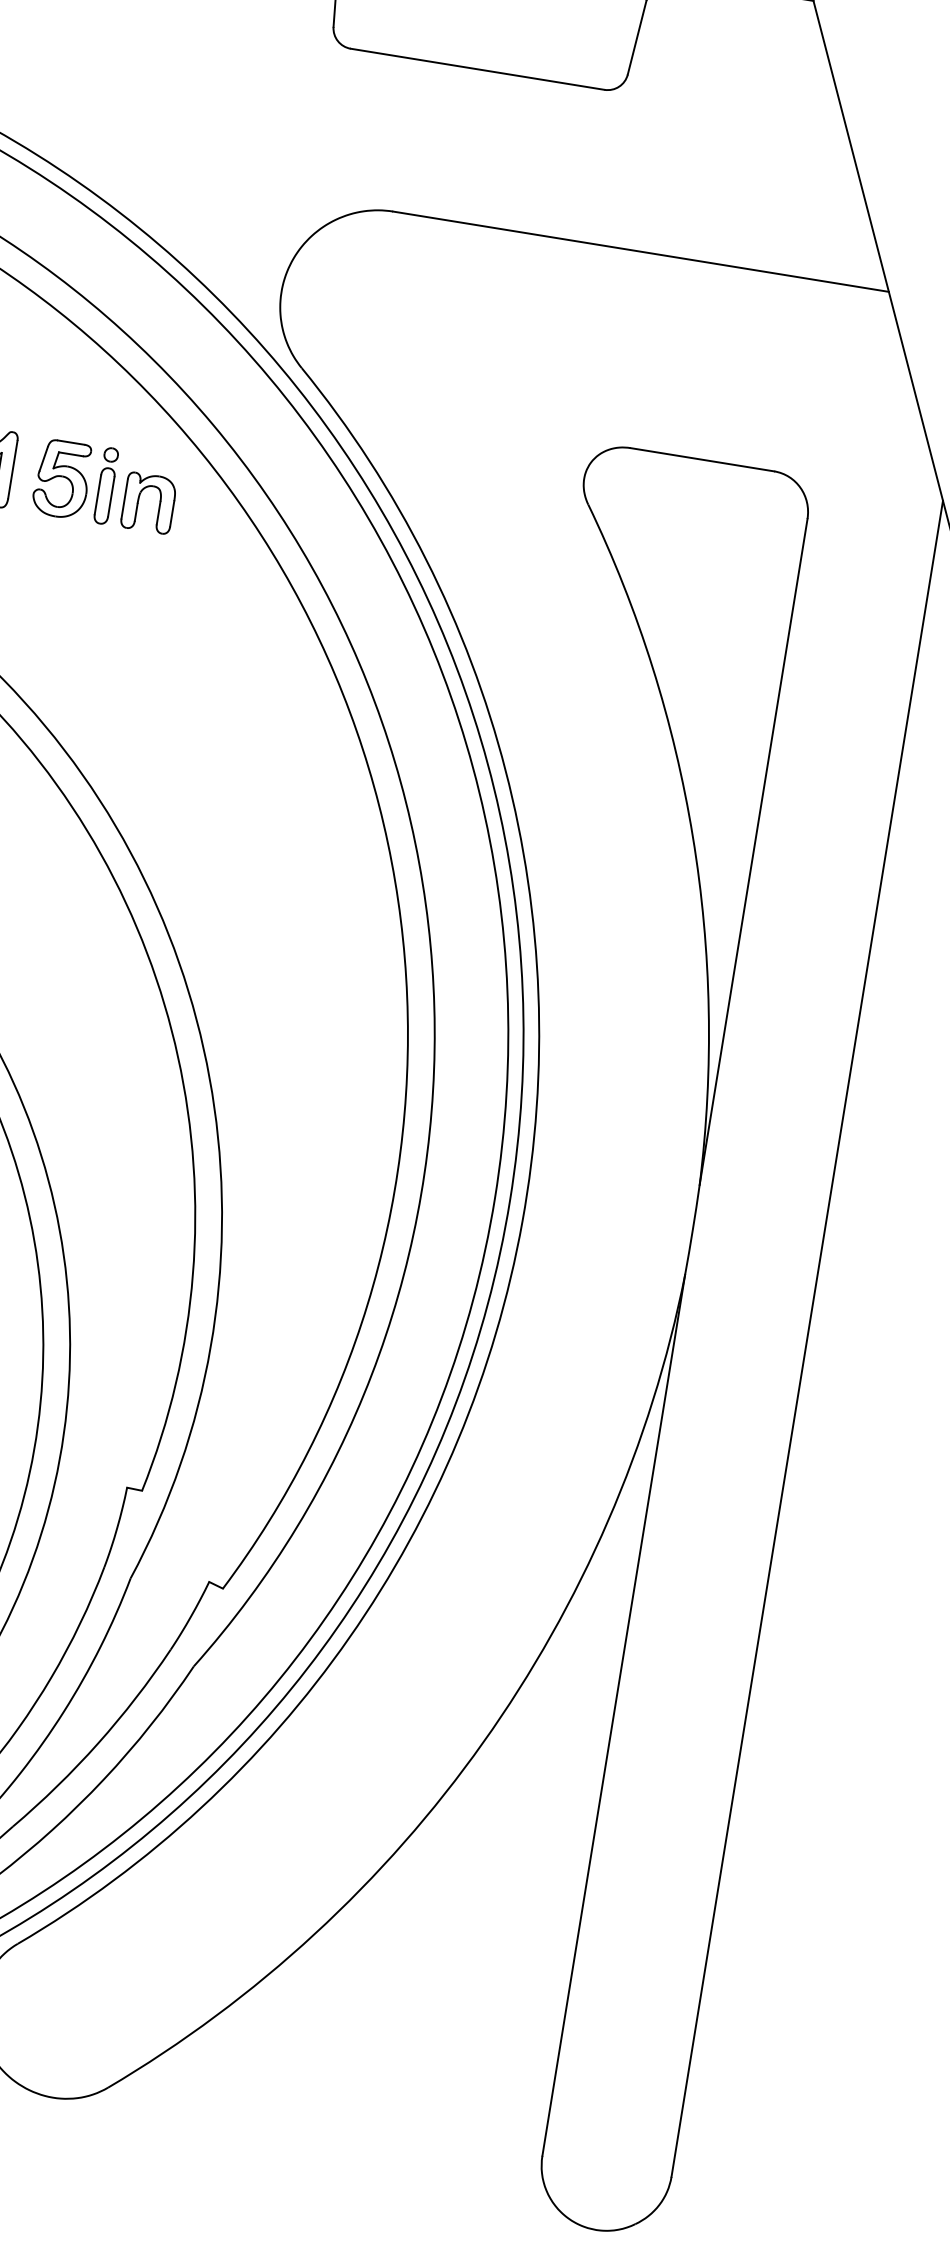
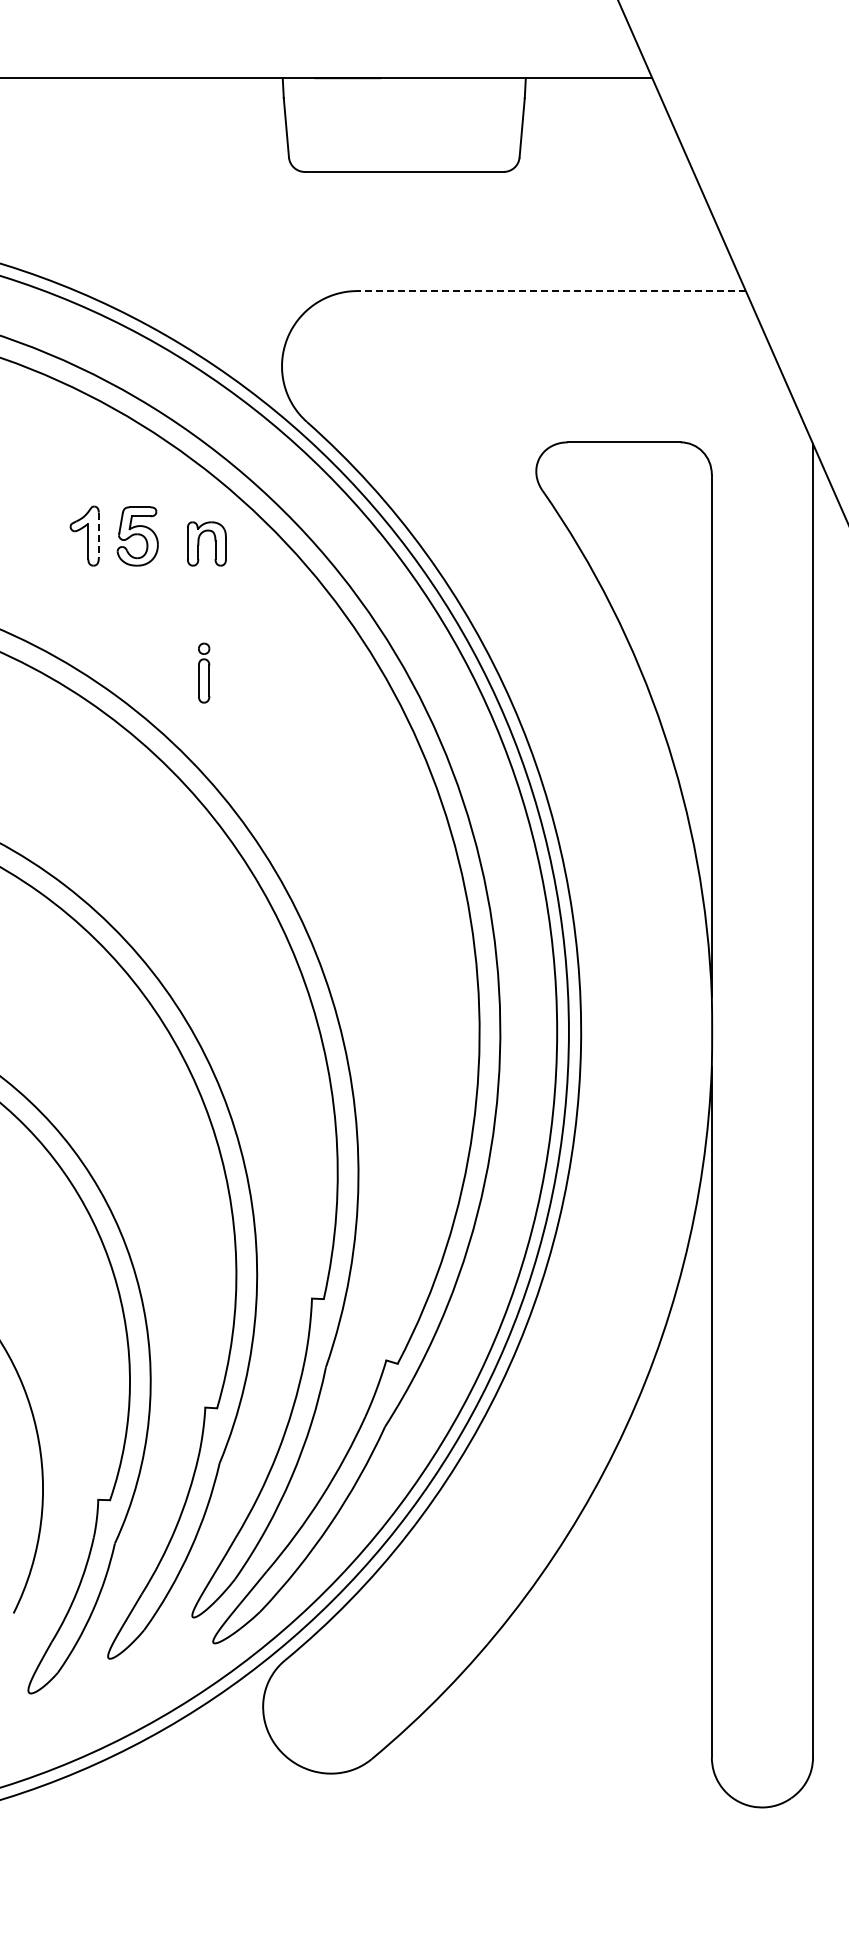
line: (640, 252) -> (551, 291), solid -> dashed
line: (12, 469) -> (98, 535), solid -> dashed
part: (106, 485) -> (204, 672), moved

